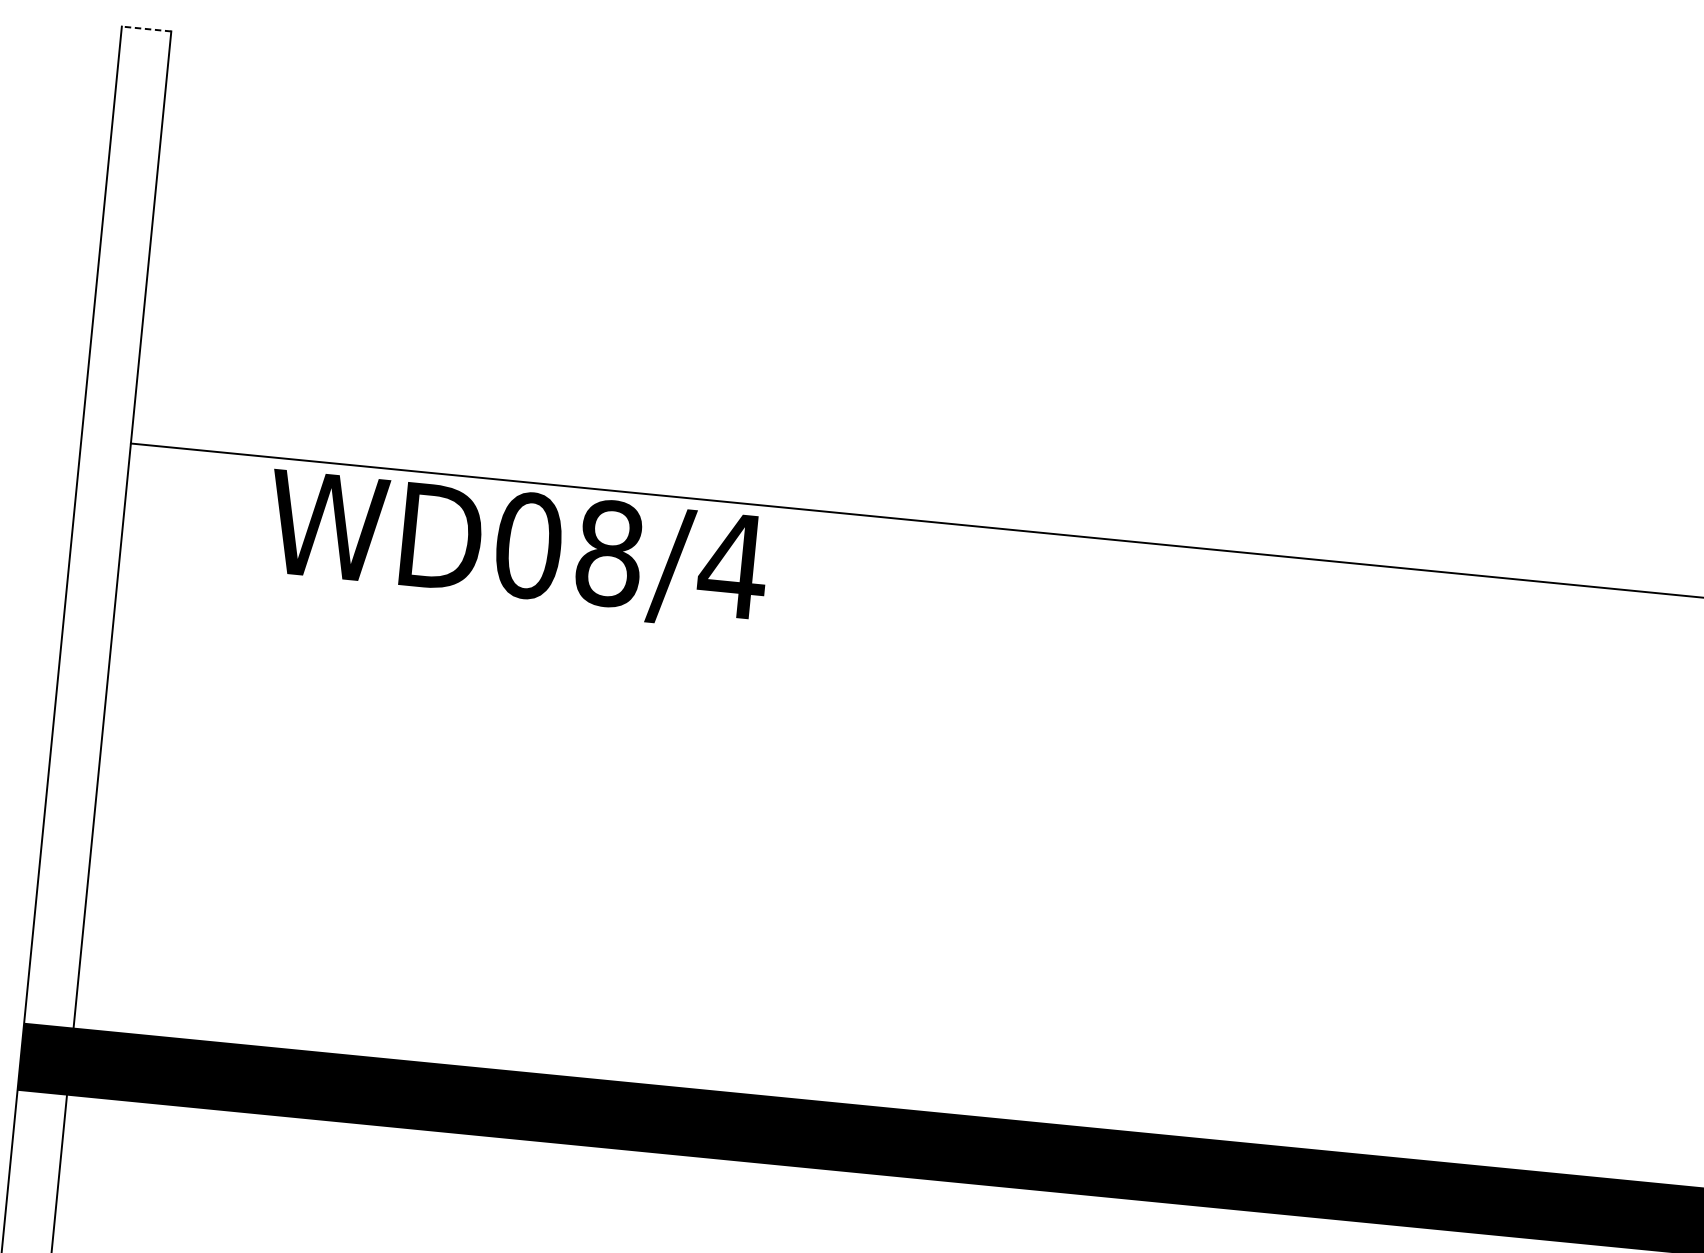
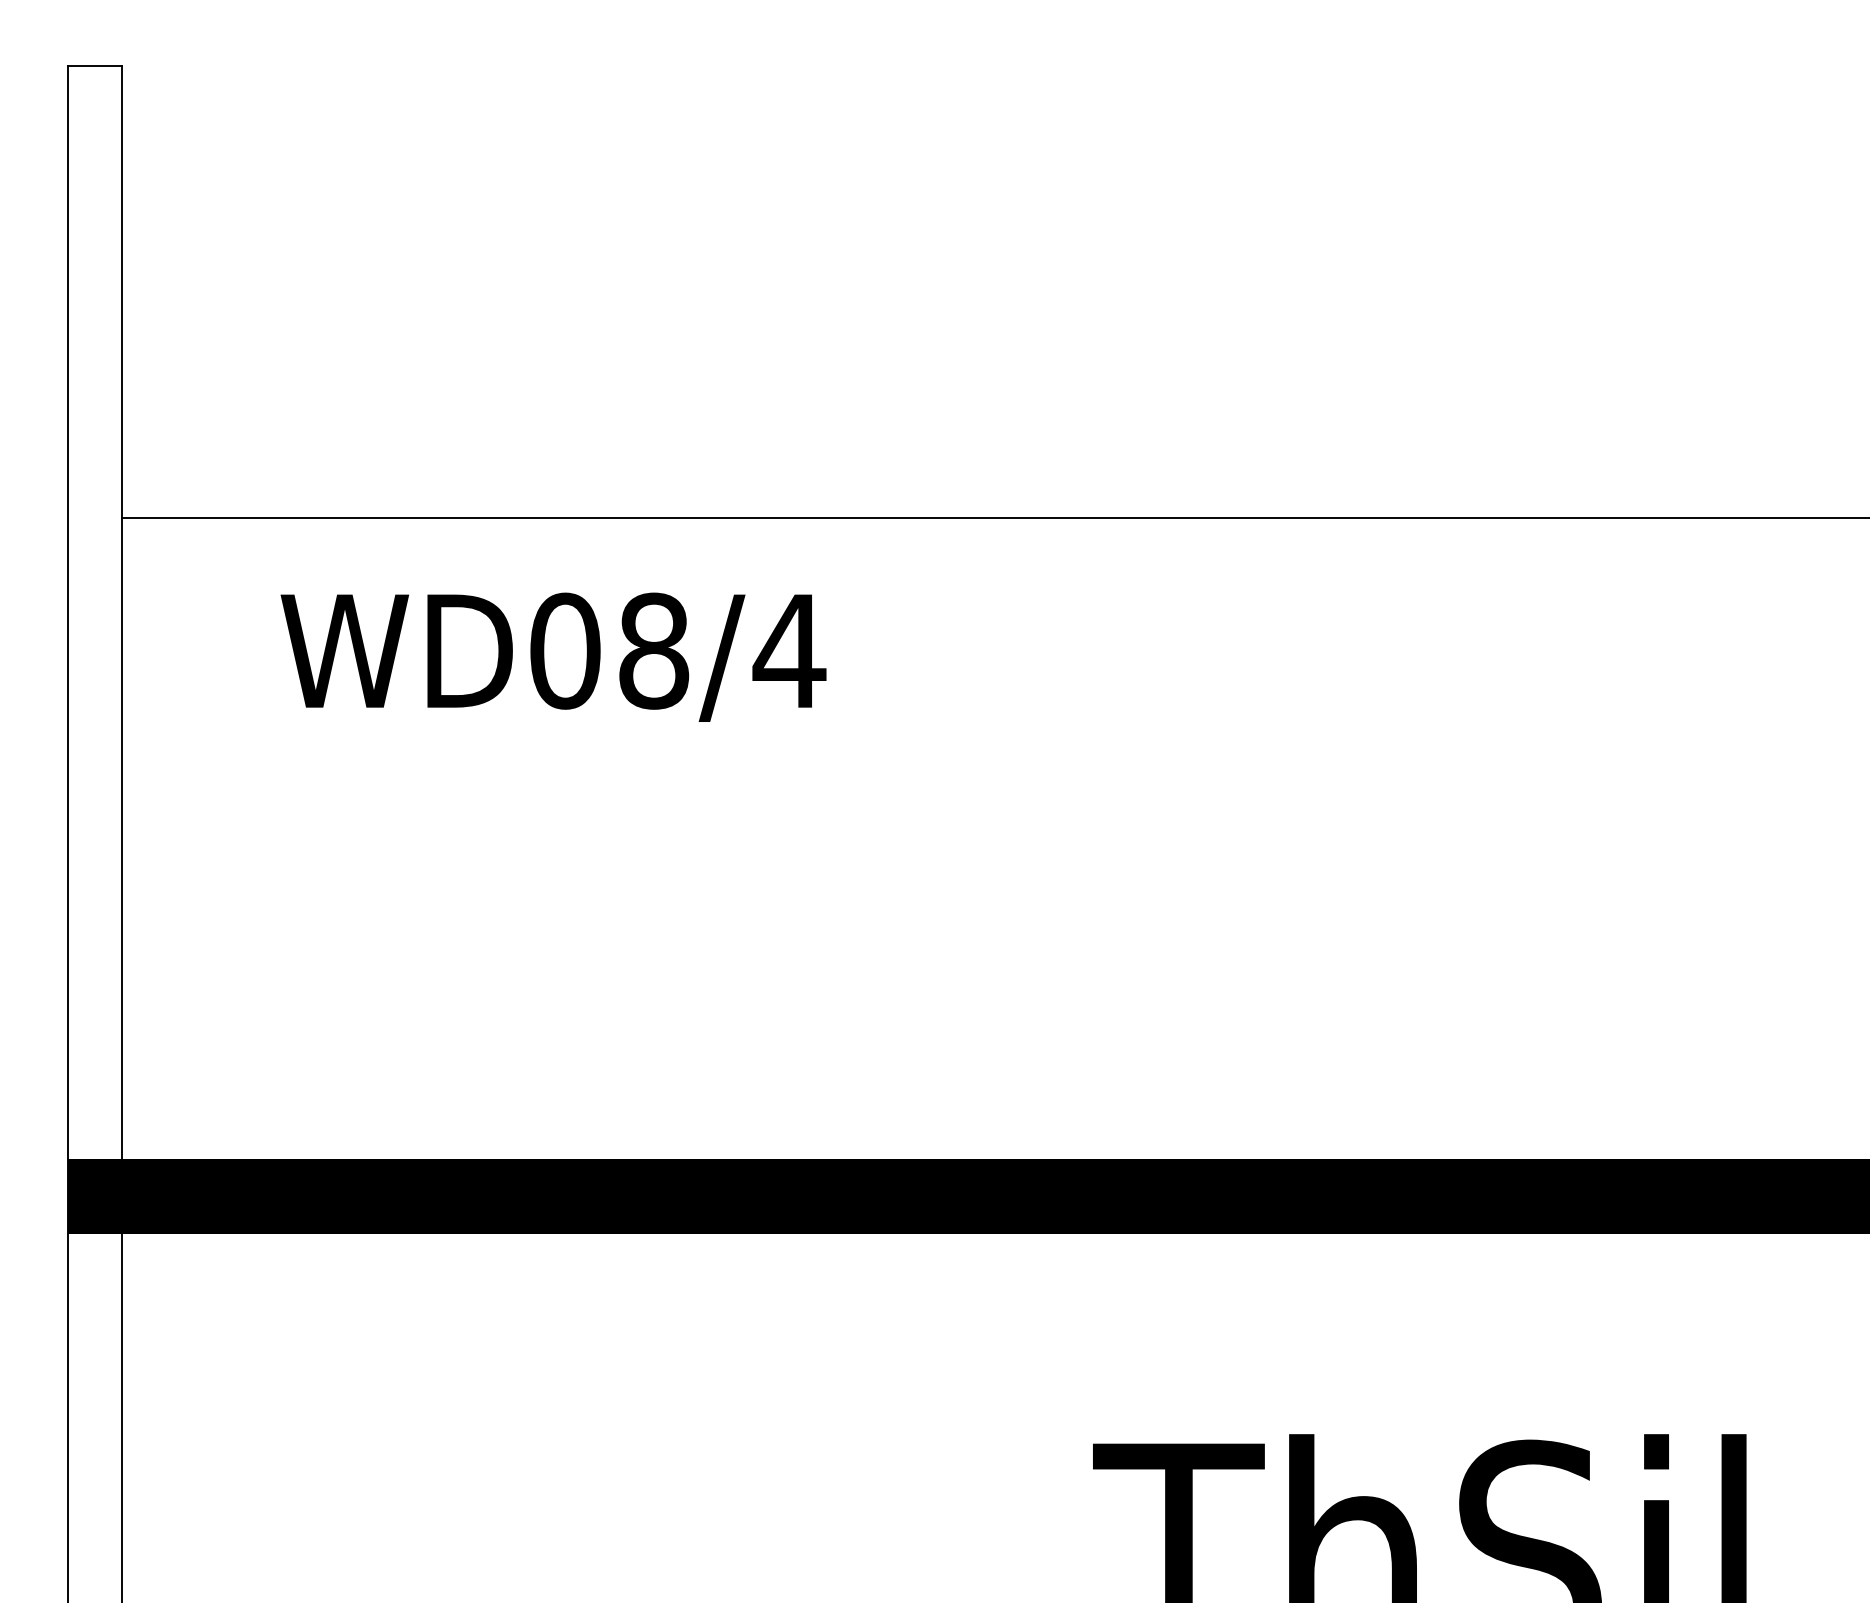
line: (146, 29) -> (94, 66), dashed -> solid
text: (517, 549) -> (553, 656), moved

